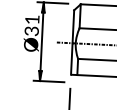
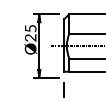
text: (31, 25) -> (30, 33), Ø31 -> Ø25

